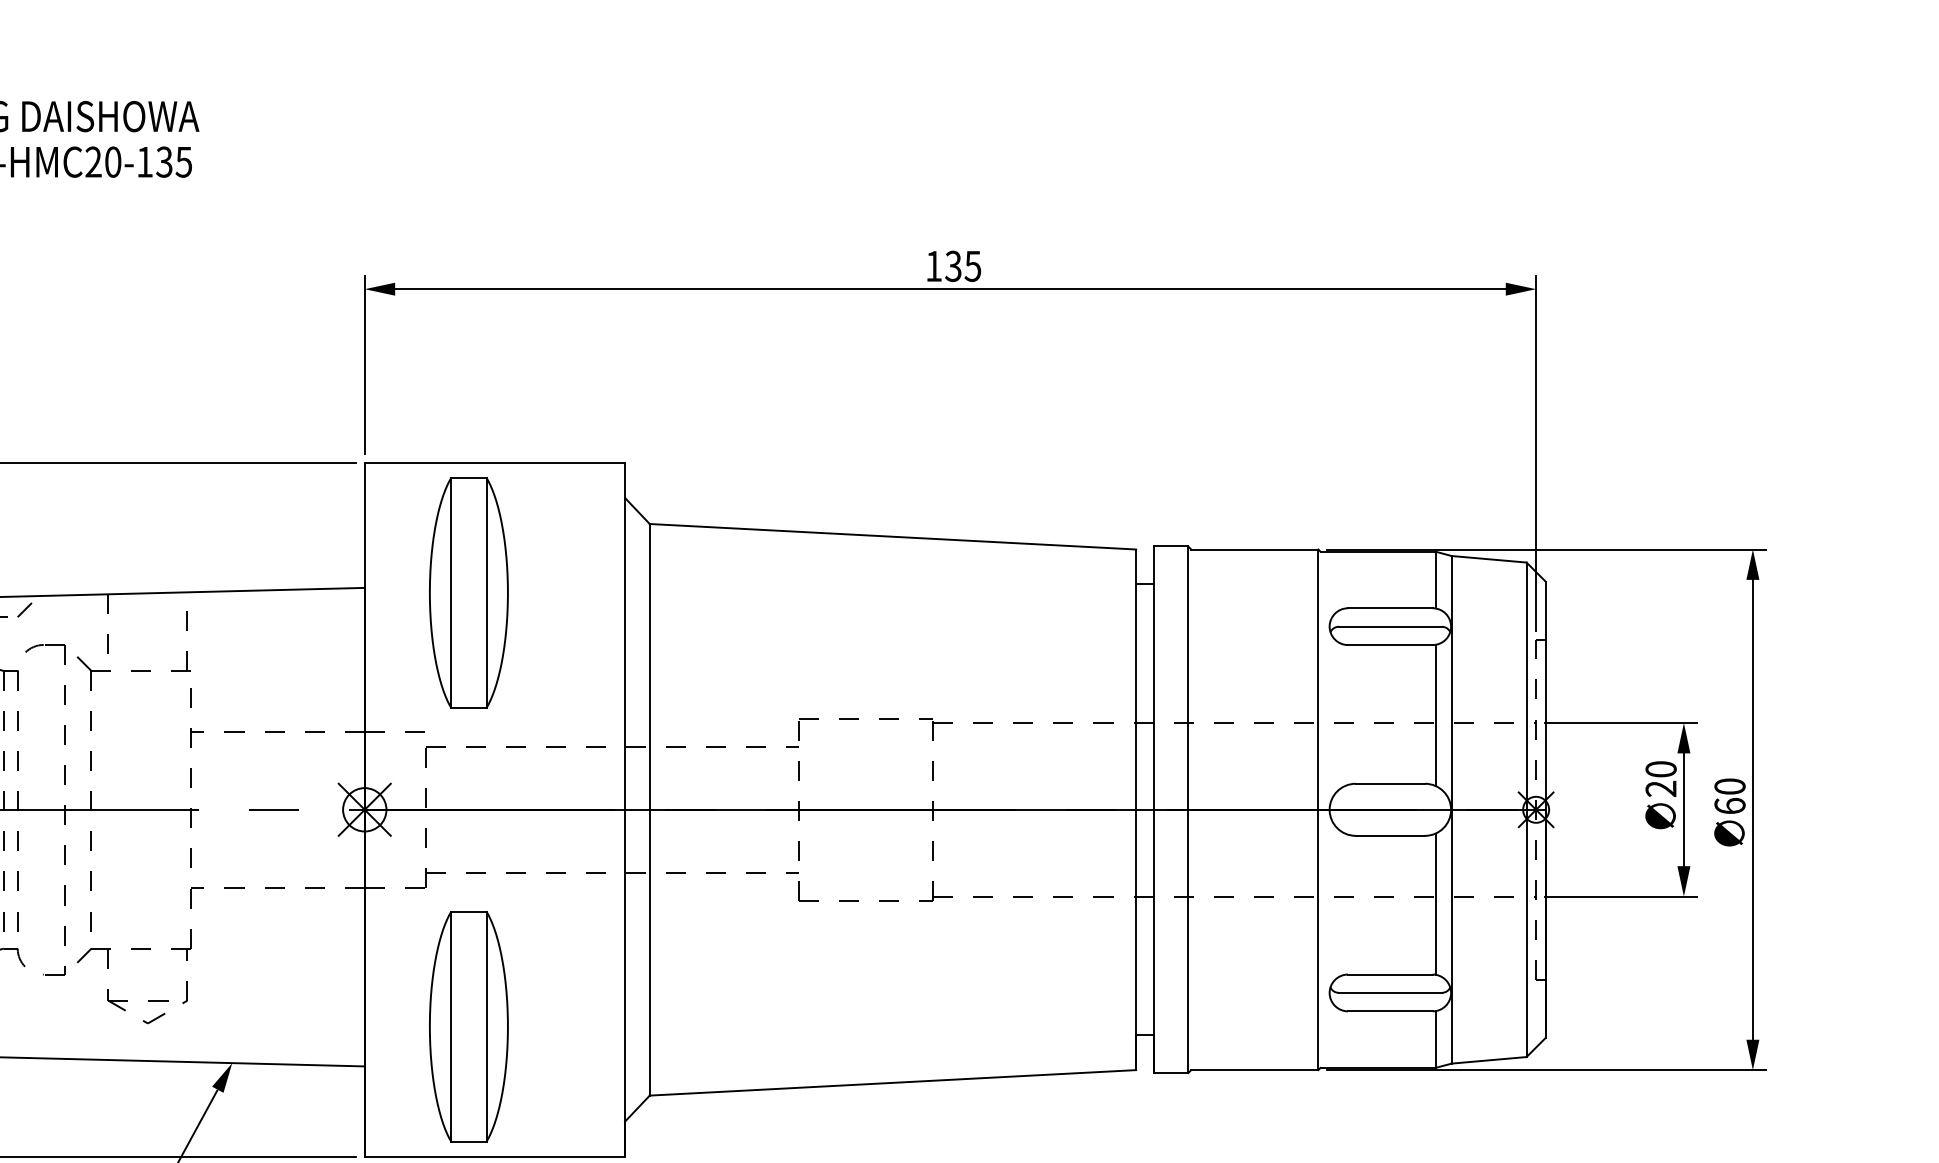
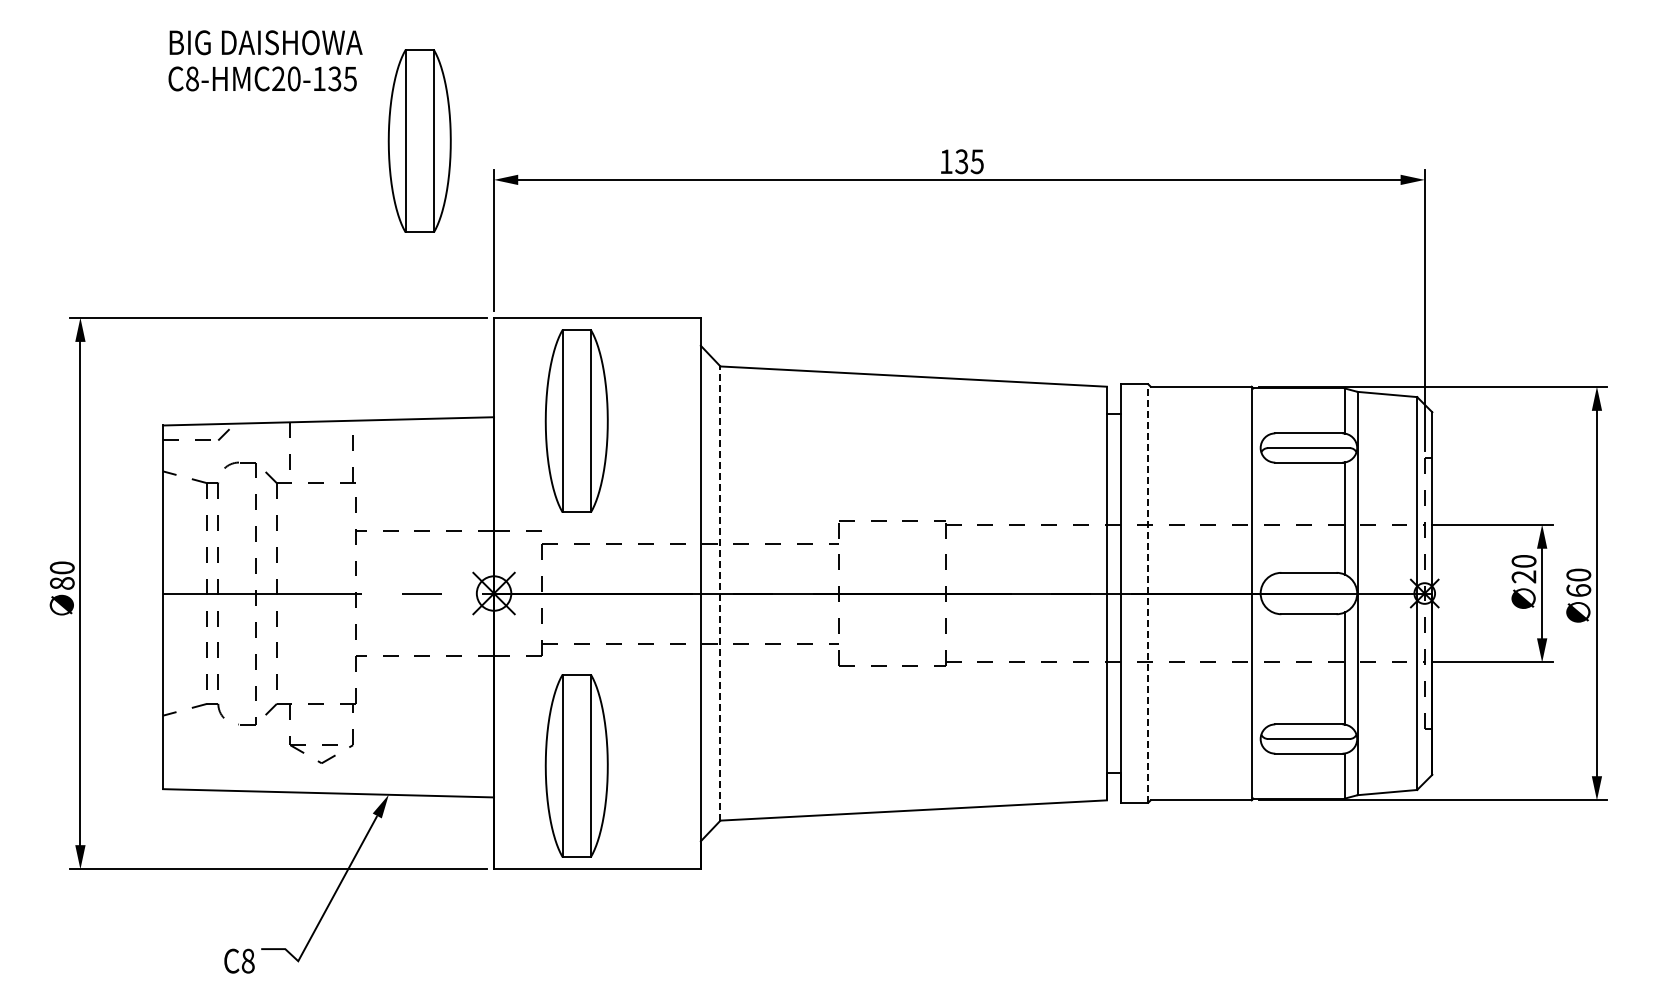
part: (270, 239) -> (419, 140), added
line: (649, 809) -> (720, 593), solid -> dashed
line: (1188, 809) -> (1148, 593), solid -> dashed

